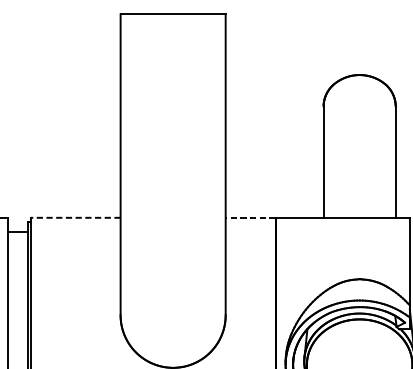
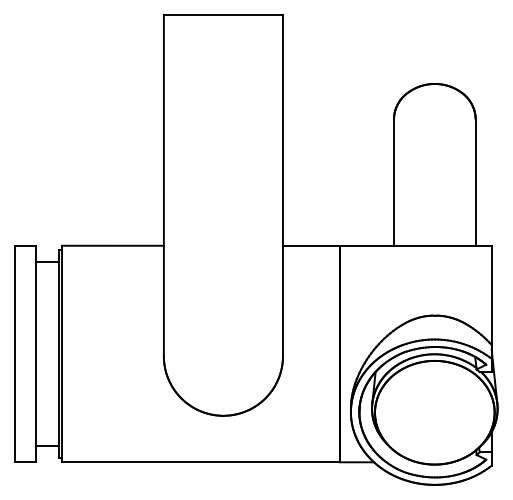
line: (76, 217) -> (113, 245), dashed -> solid
line: (249, 217) -> (310, 245), dashed -> solid

